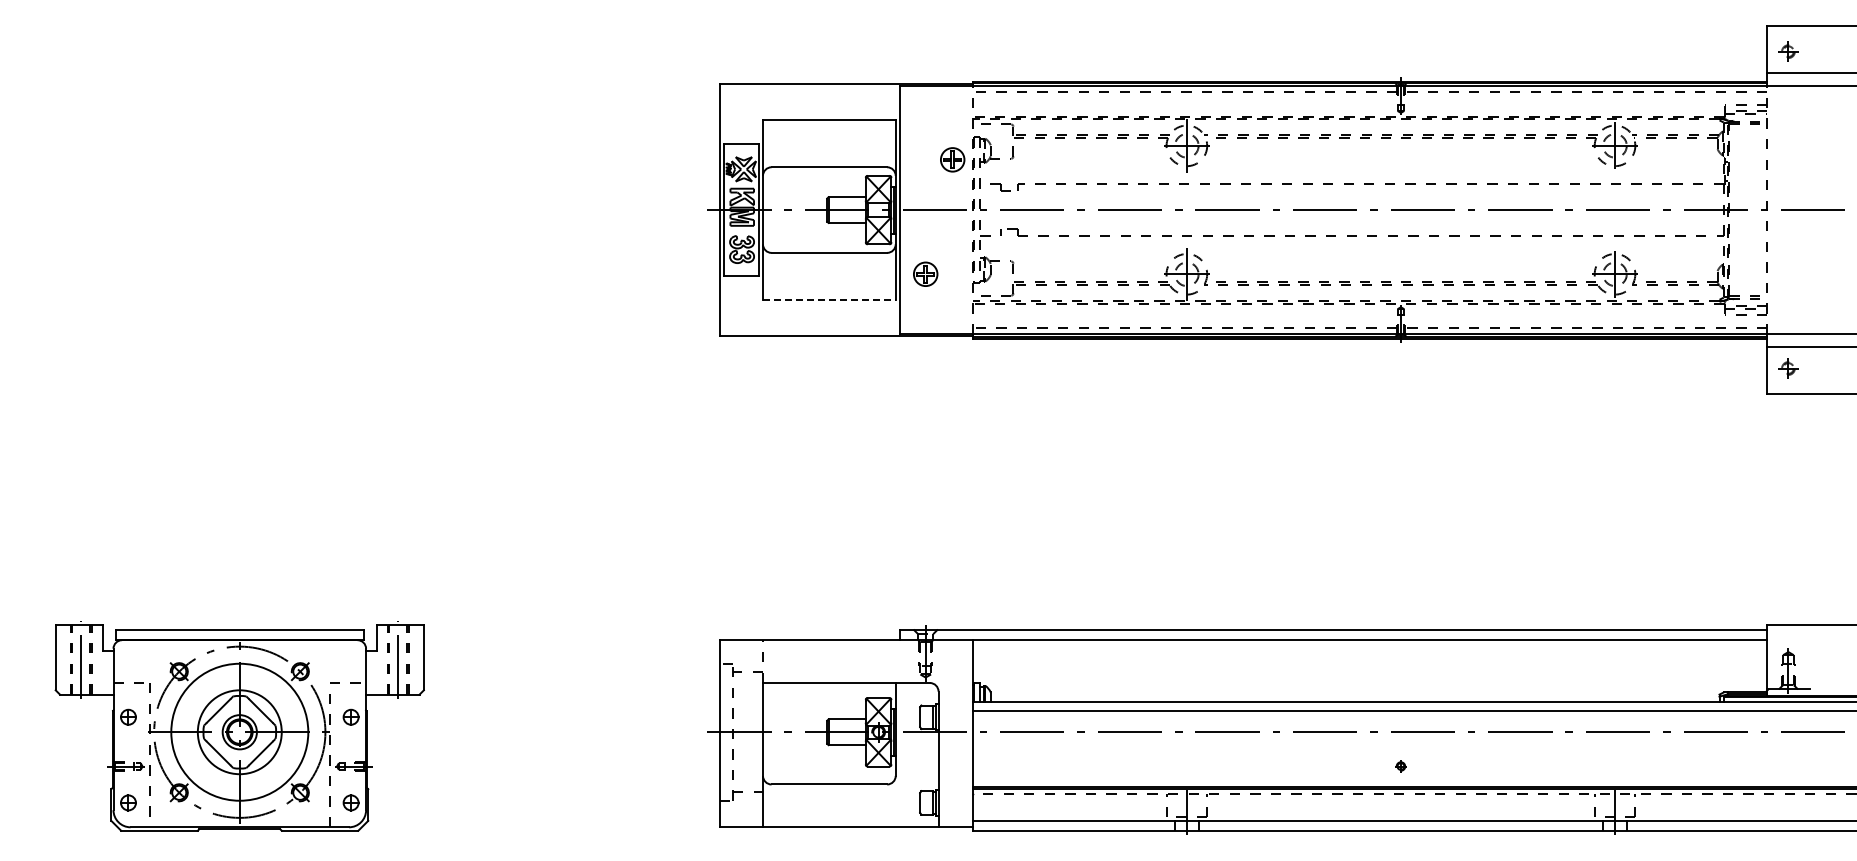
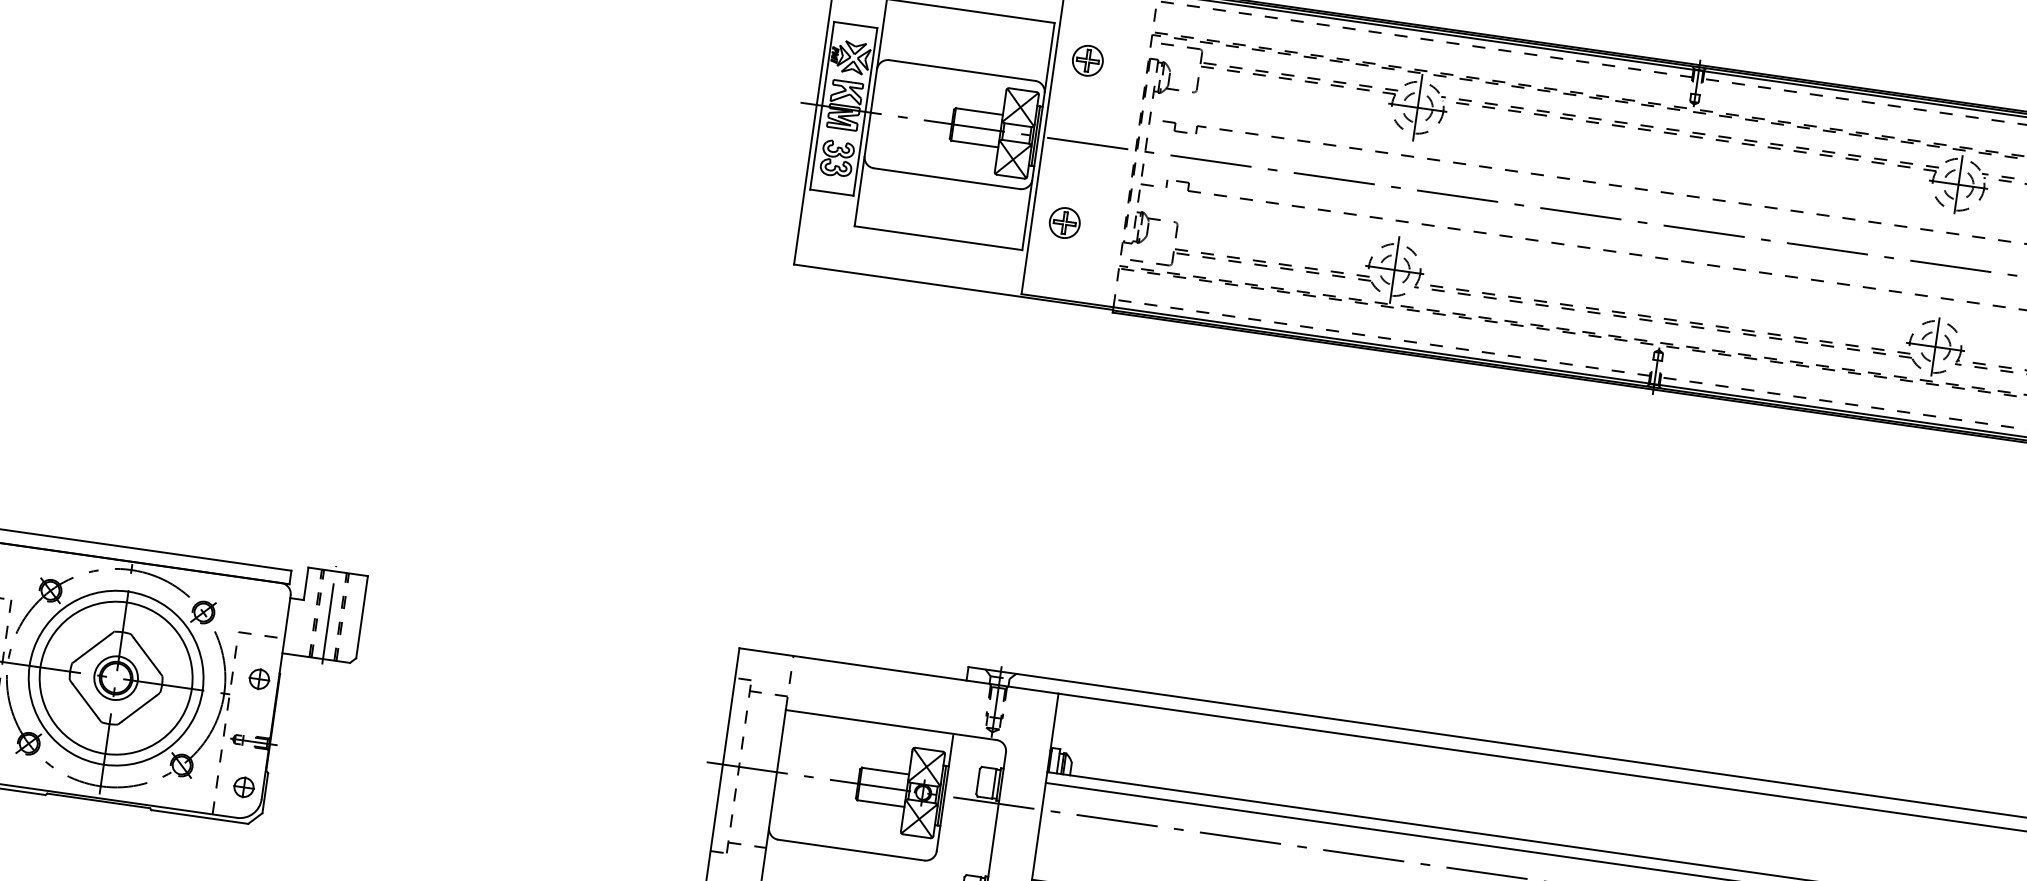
part: (952, 159) -> (1087, 60), moved
line: (829, 300) -> (938, 238), dashed -> solid
circle: (239, 732) -> (115, 678), size x1.43

